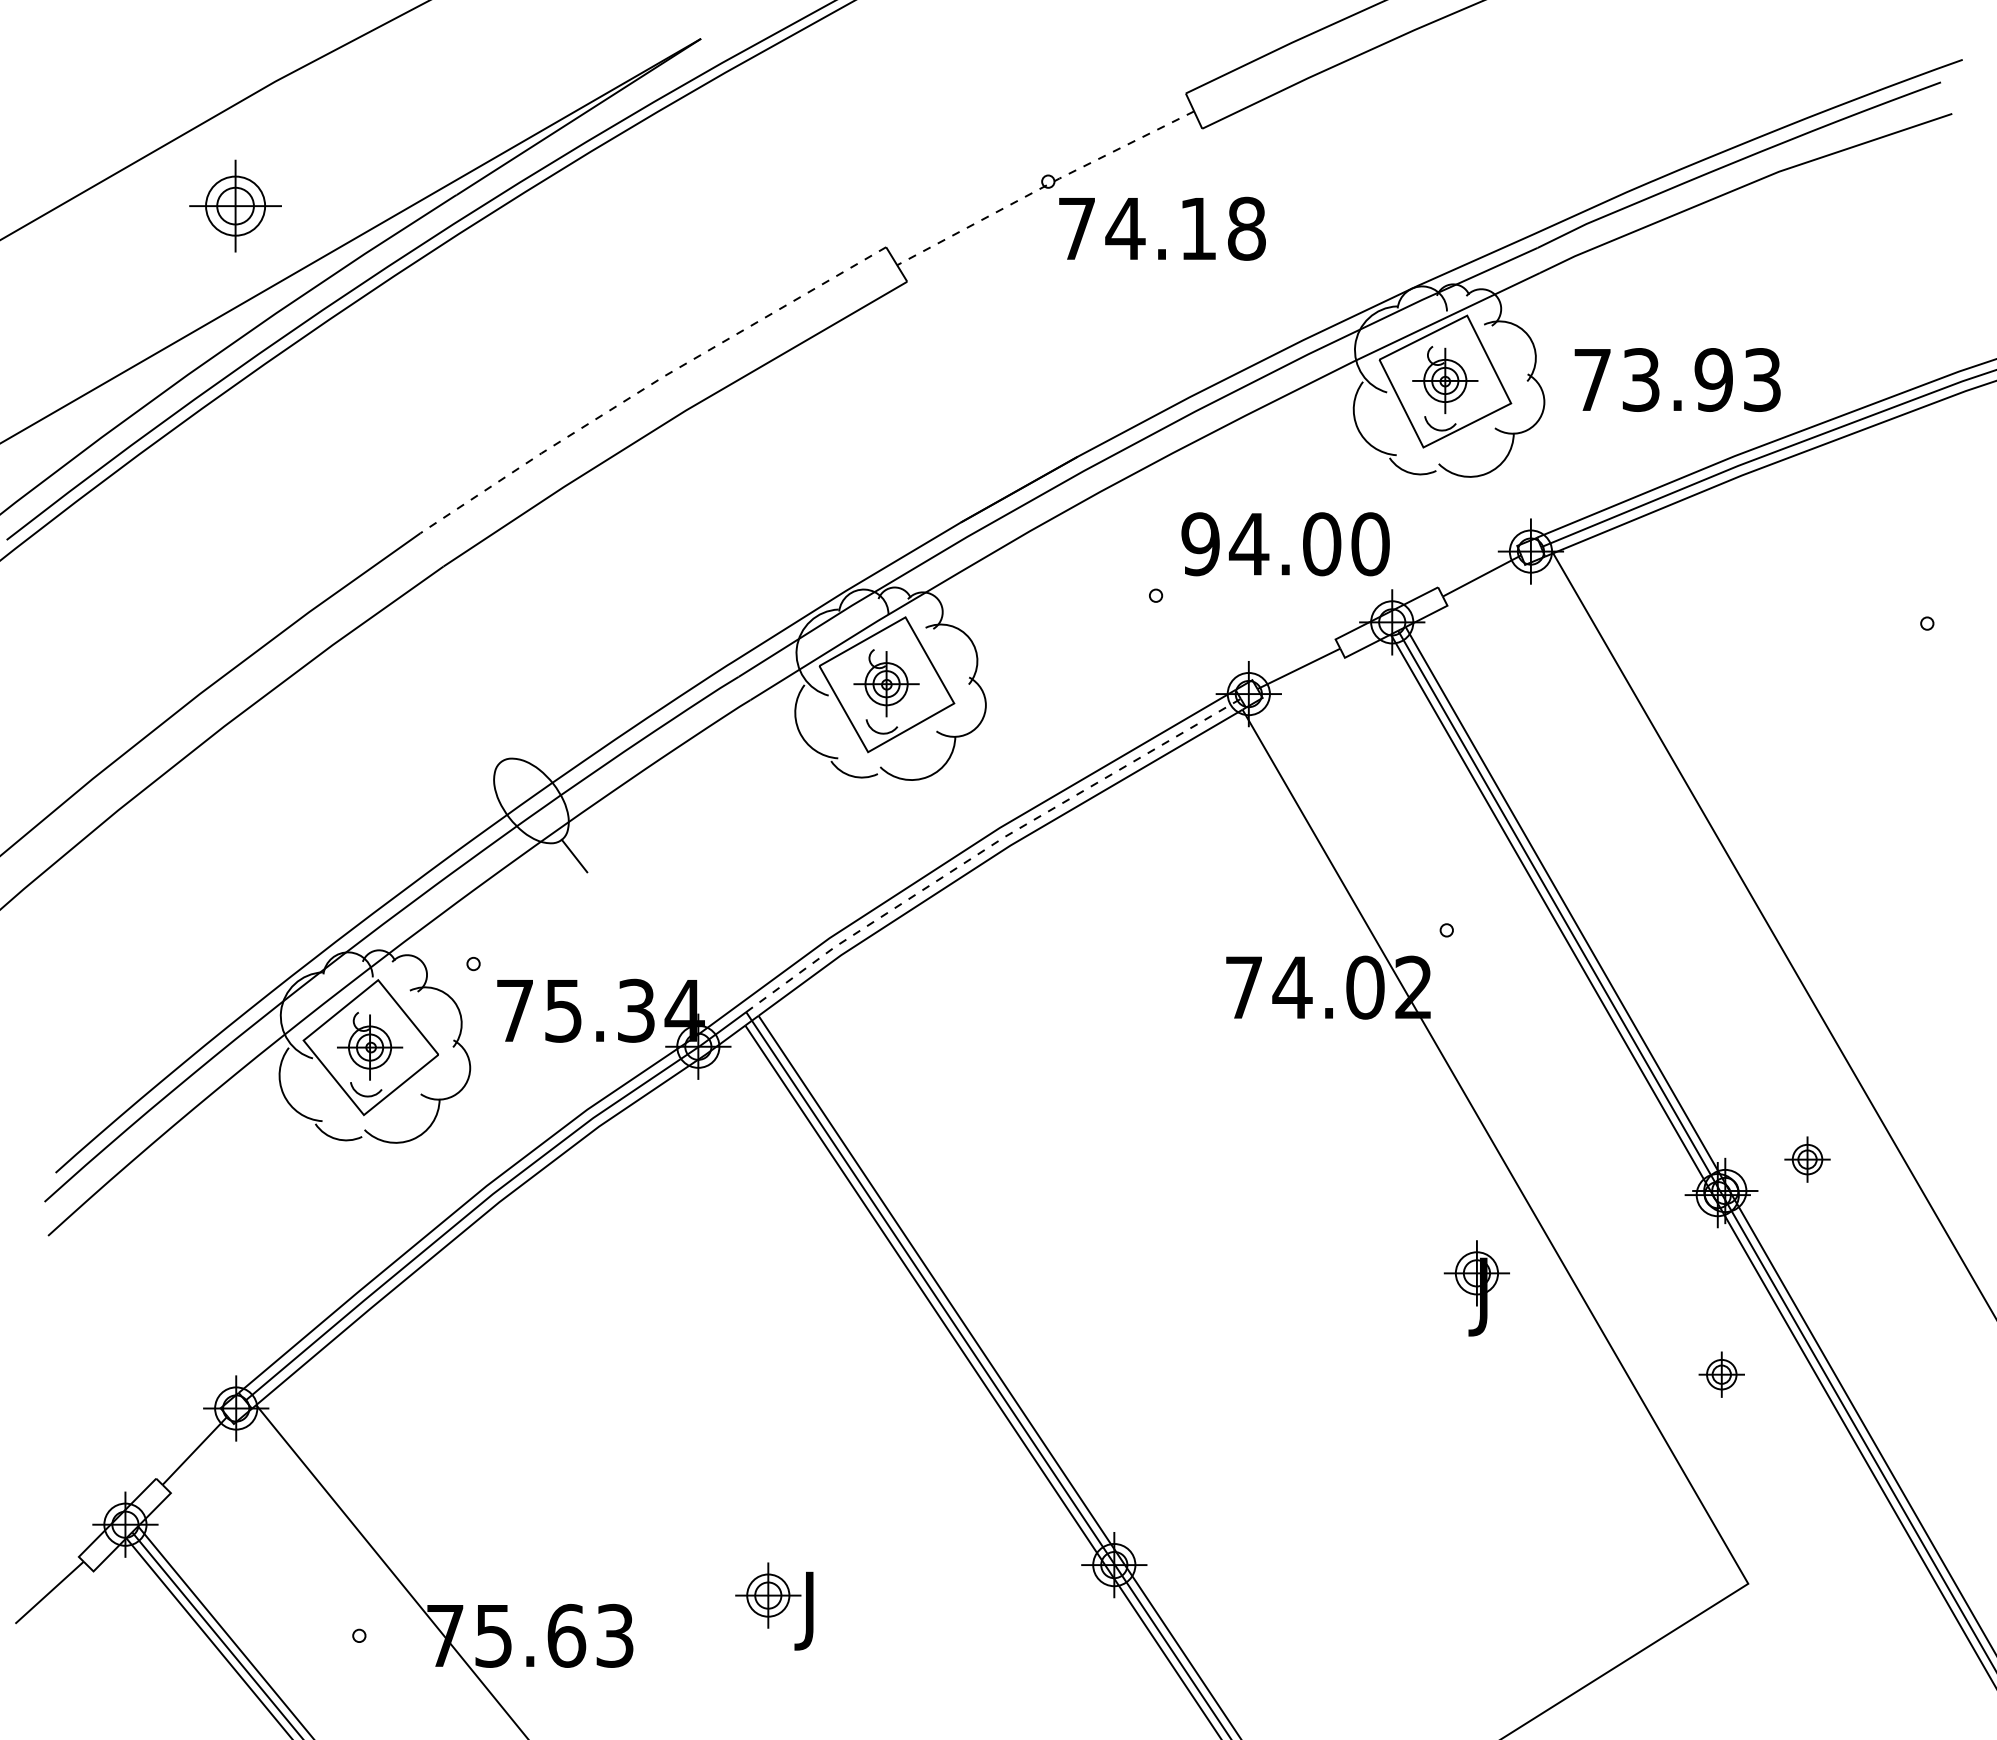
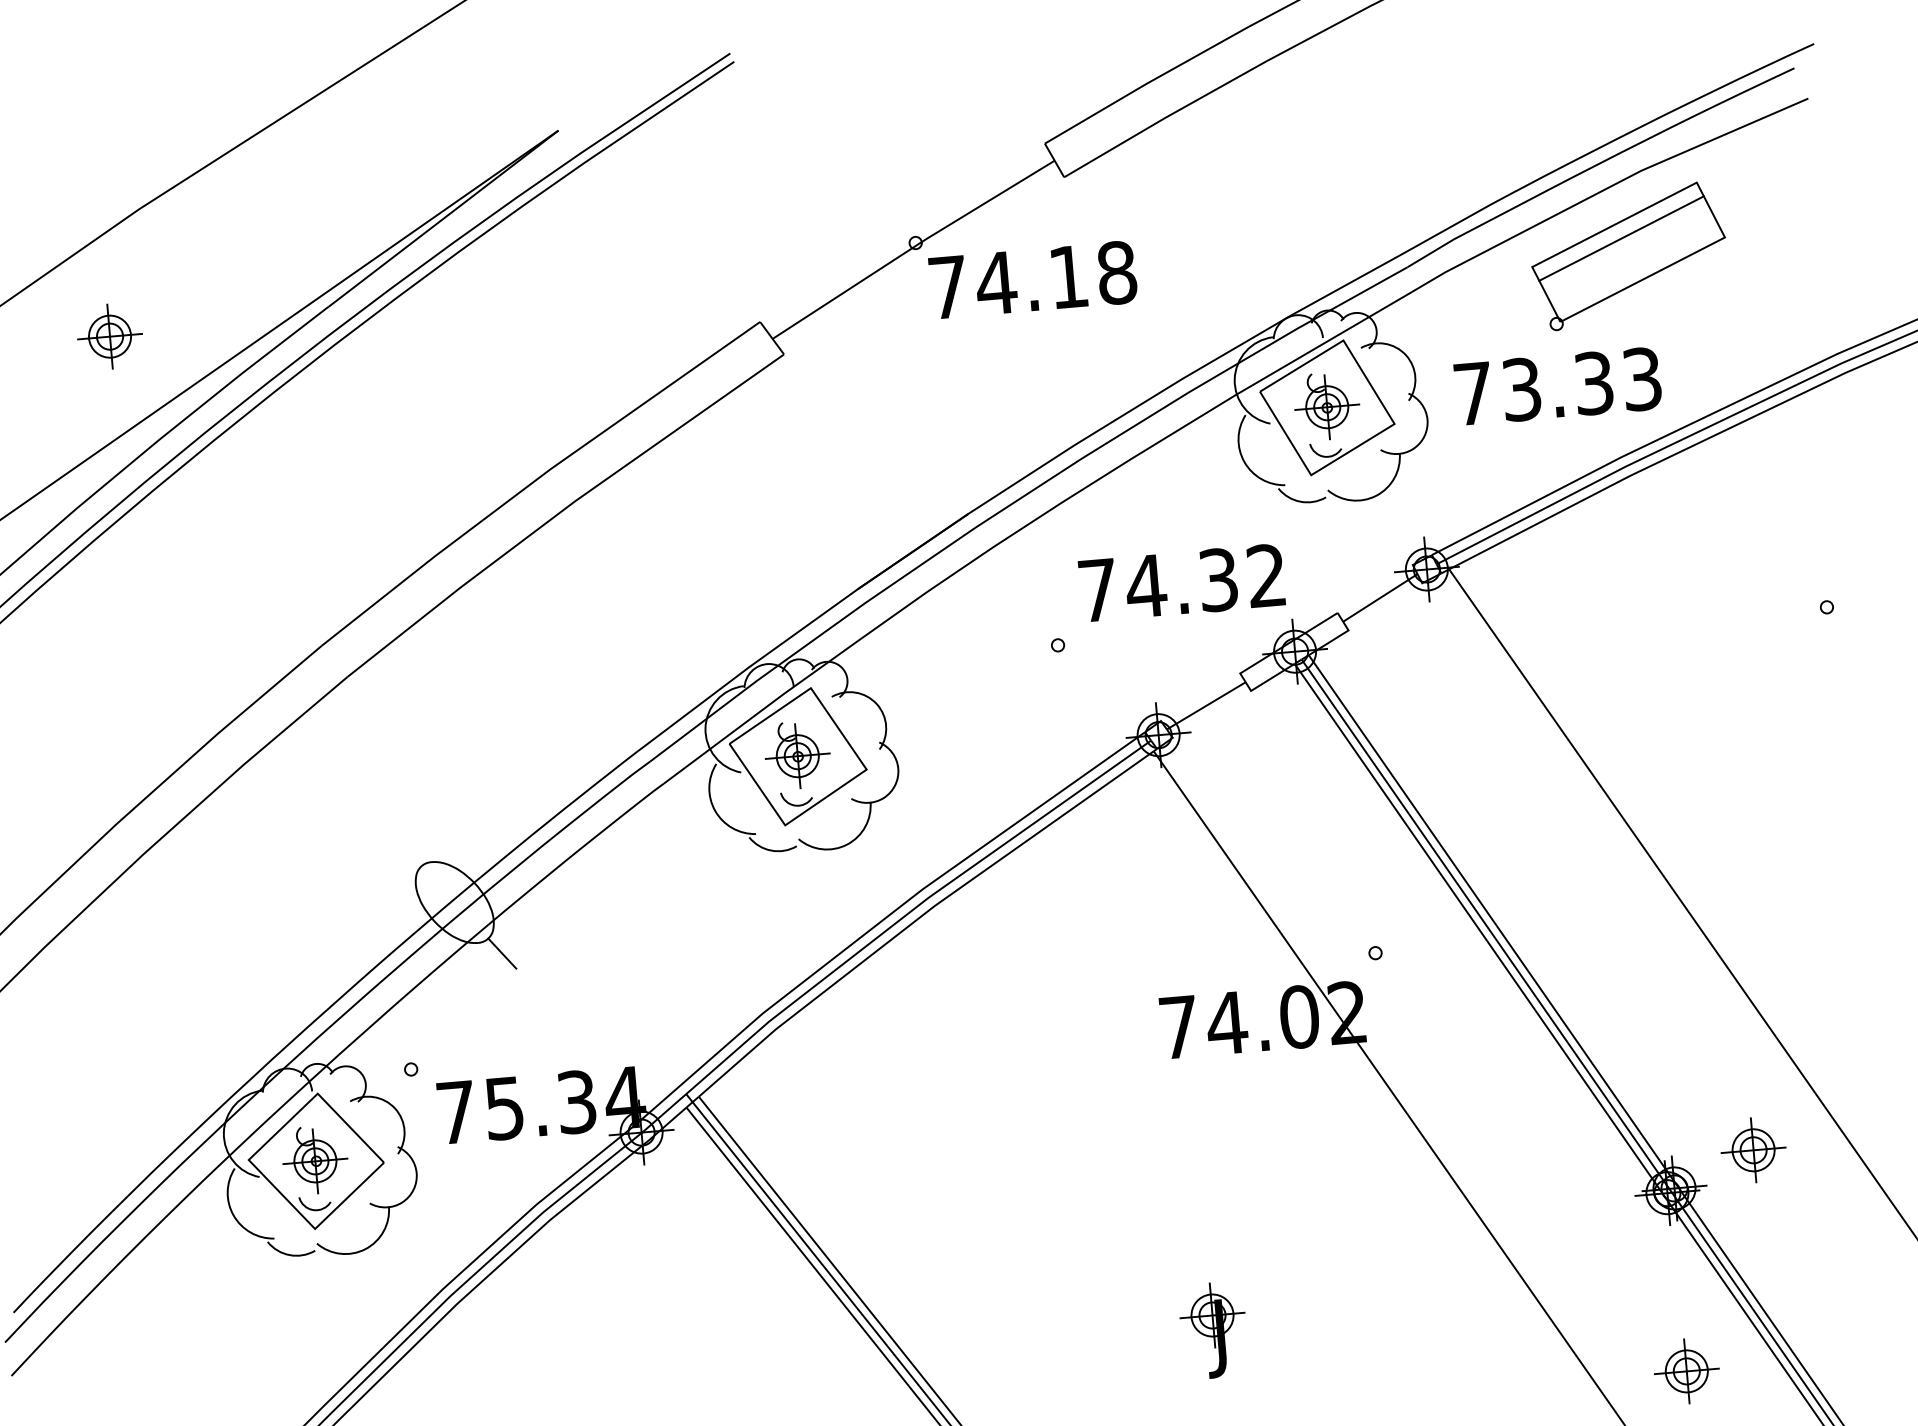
line: (1044, 186) -> (912, 248), dashed -> solid
part: (235, 206) -> (110, 336), size x0.71
part: (1759, 255) -> (1628, 255), added
text: (1713, 379) -> (1593, 382), 73.93 -> 73.33
line: (650, 385) -> (537, 479), dashed -> solid
text: (1285, 544) -> (1182, 583), 94.00 -> 74.32
line: (988, 847) -> (912, 909), dashed -> solid
part: (1807, 1159) -> (1753, 1150), size x1.43
part: (1476, 1288) -> (1213, 1330), moved
part: (1721, 1374) -> (1686, 1371), size x1.43

